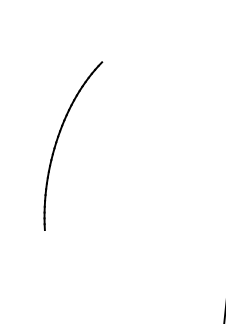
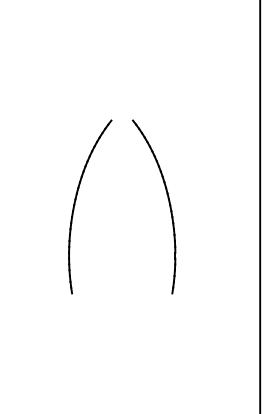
part: (150, 150) -> (168, 203), added

